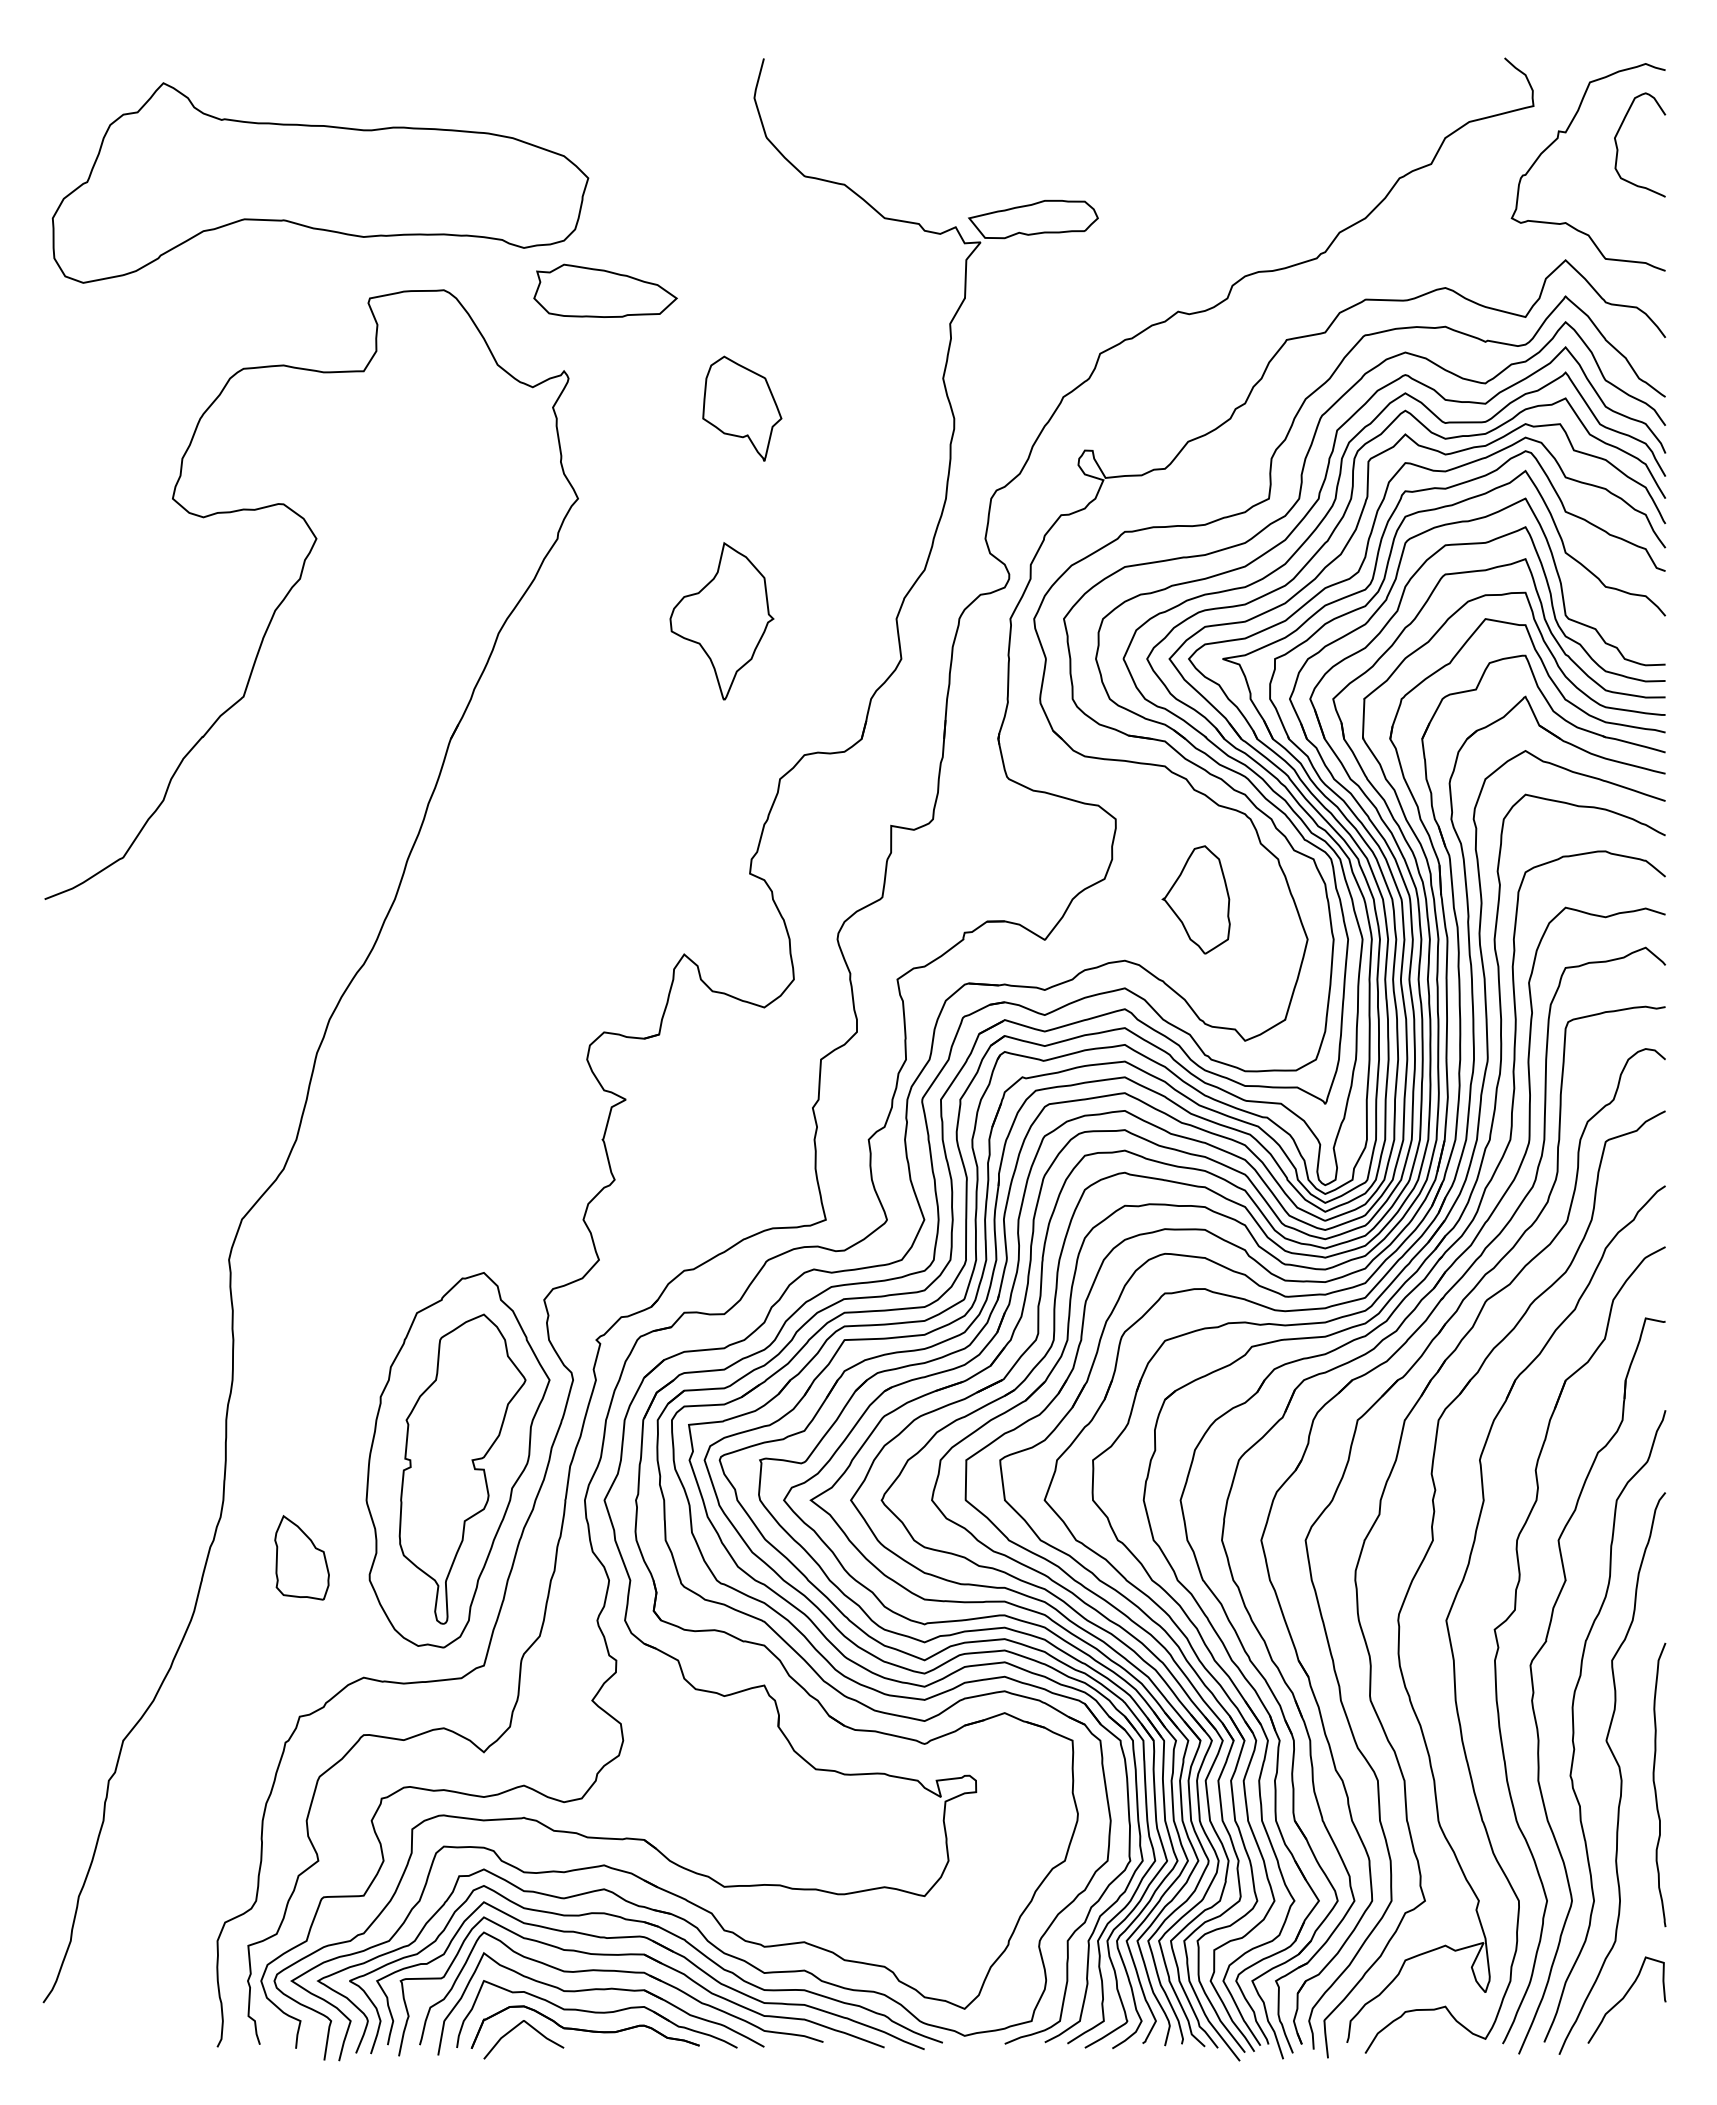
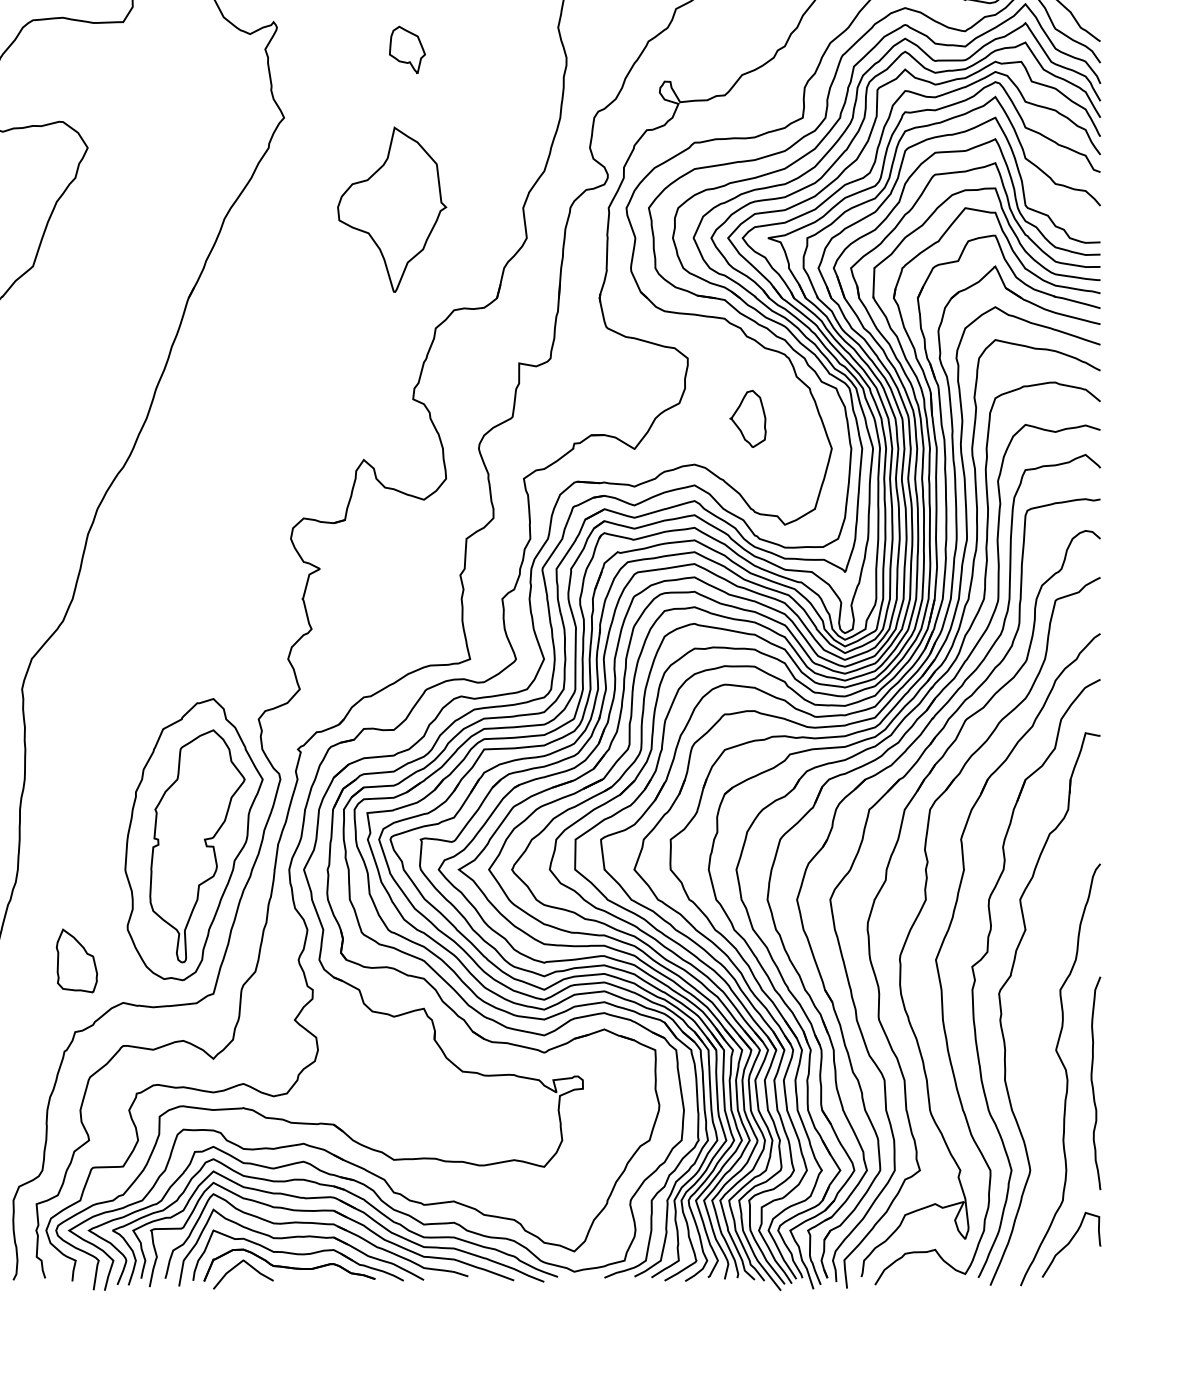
part: (742, 408) -> (407, 50), size x0.6
part: (721, 621) -> (391, 209), size x1.4
part: (1195, 899) -> (747, 418), size x0.7
part: (301, 1557) -> (76, 960), moved
curve: (1574, 1726) -> (1032, 1039), removed

